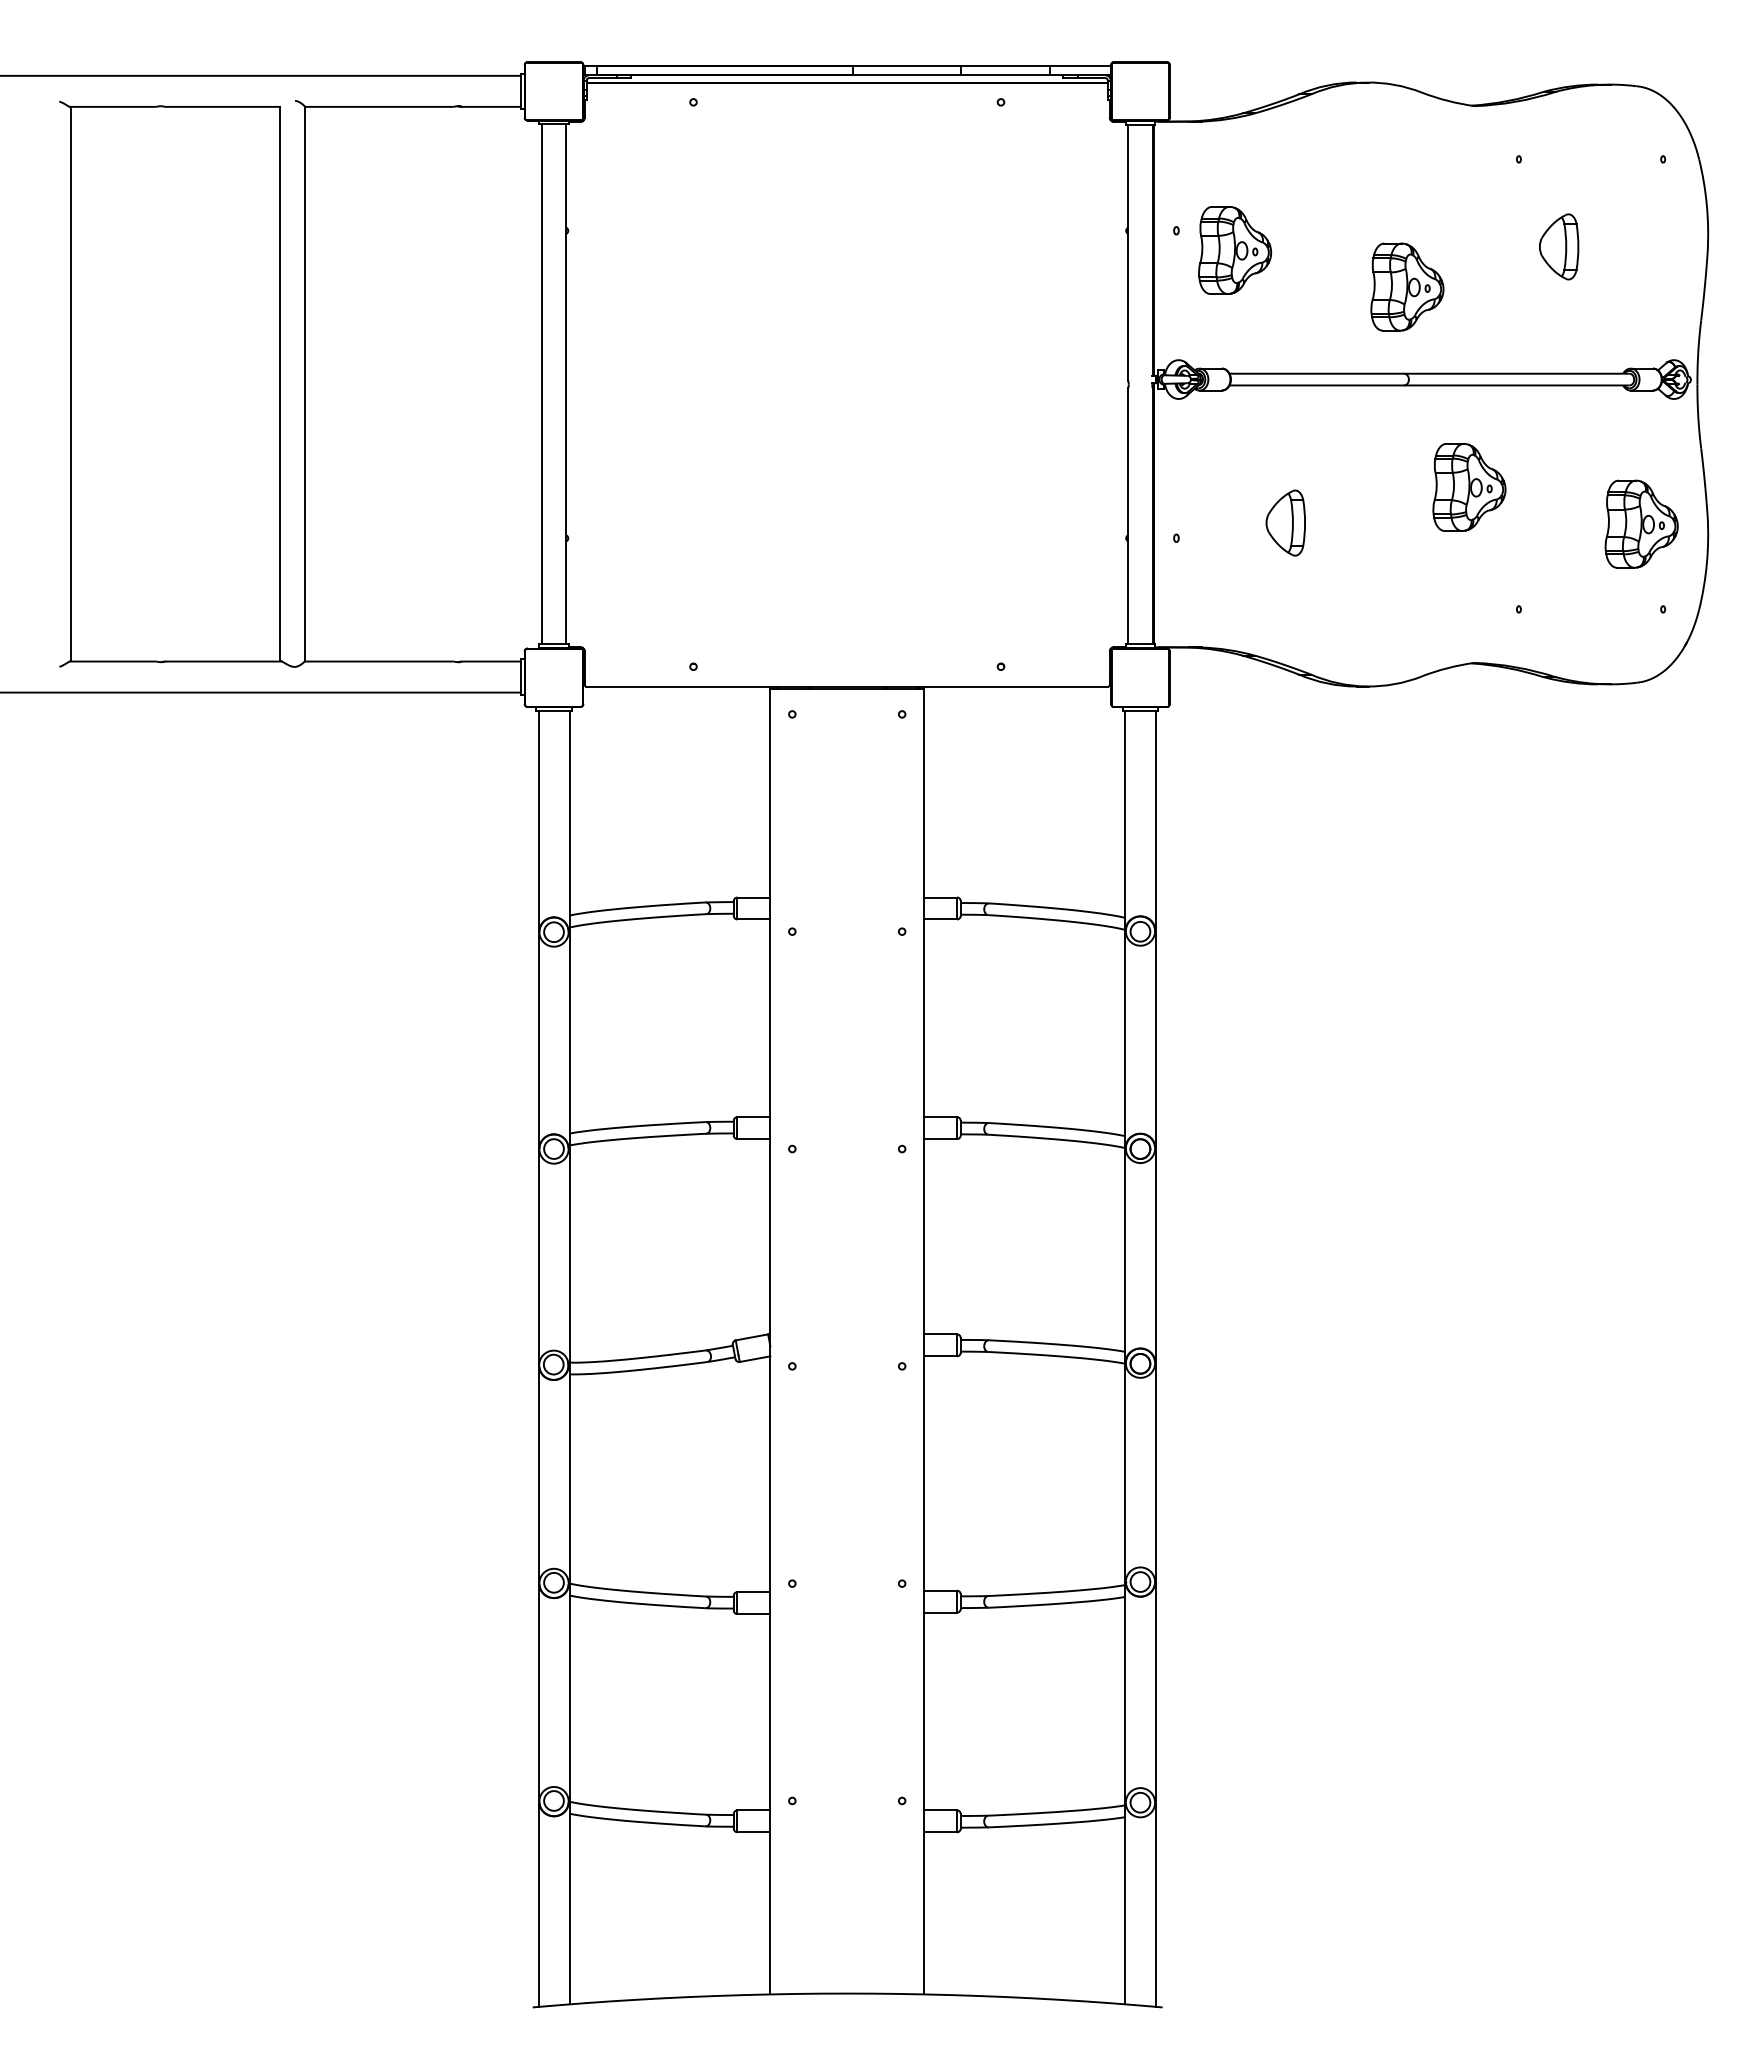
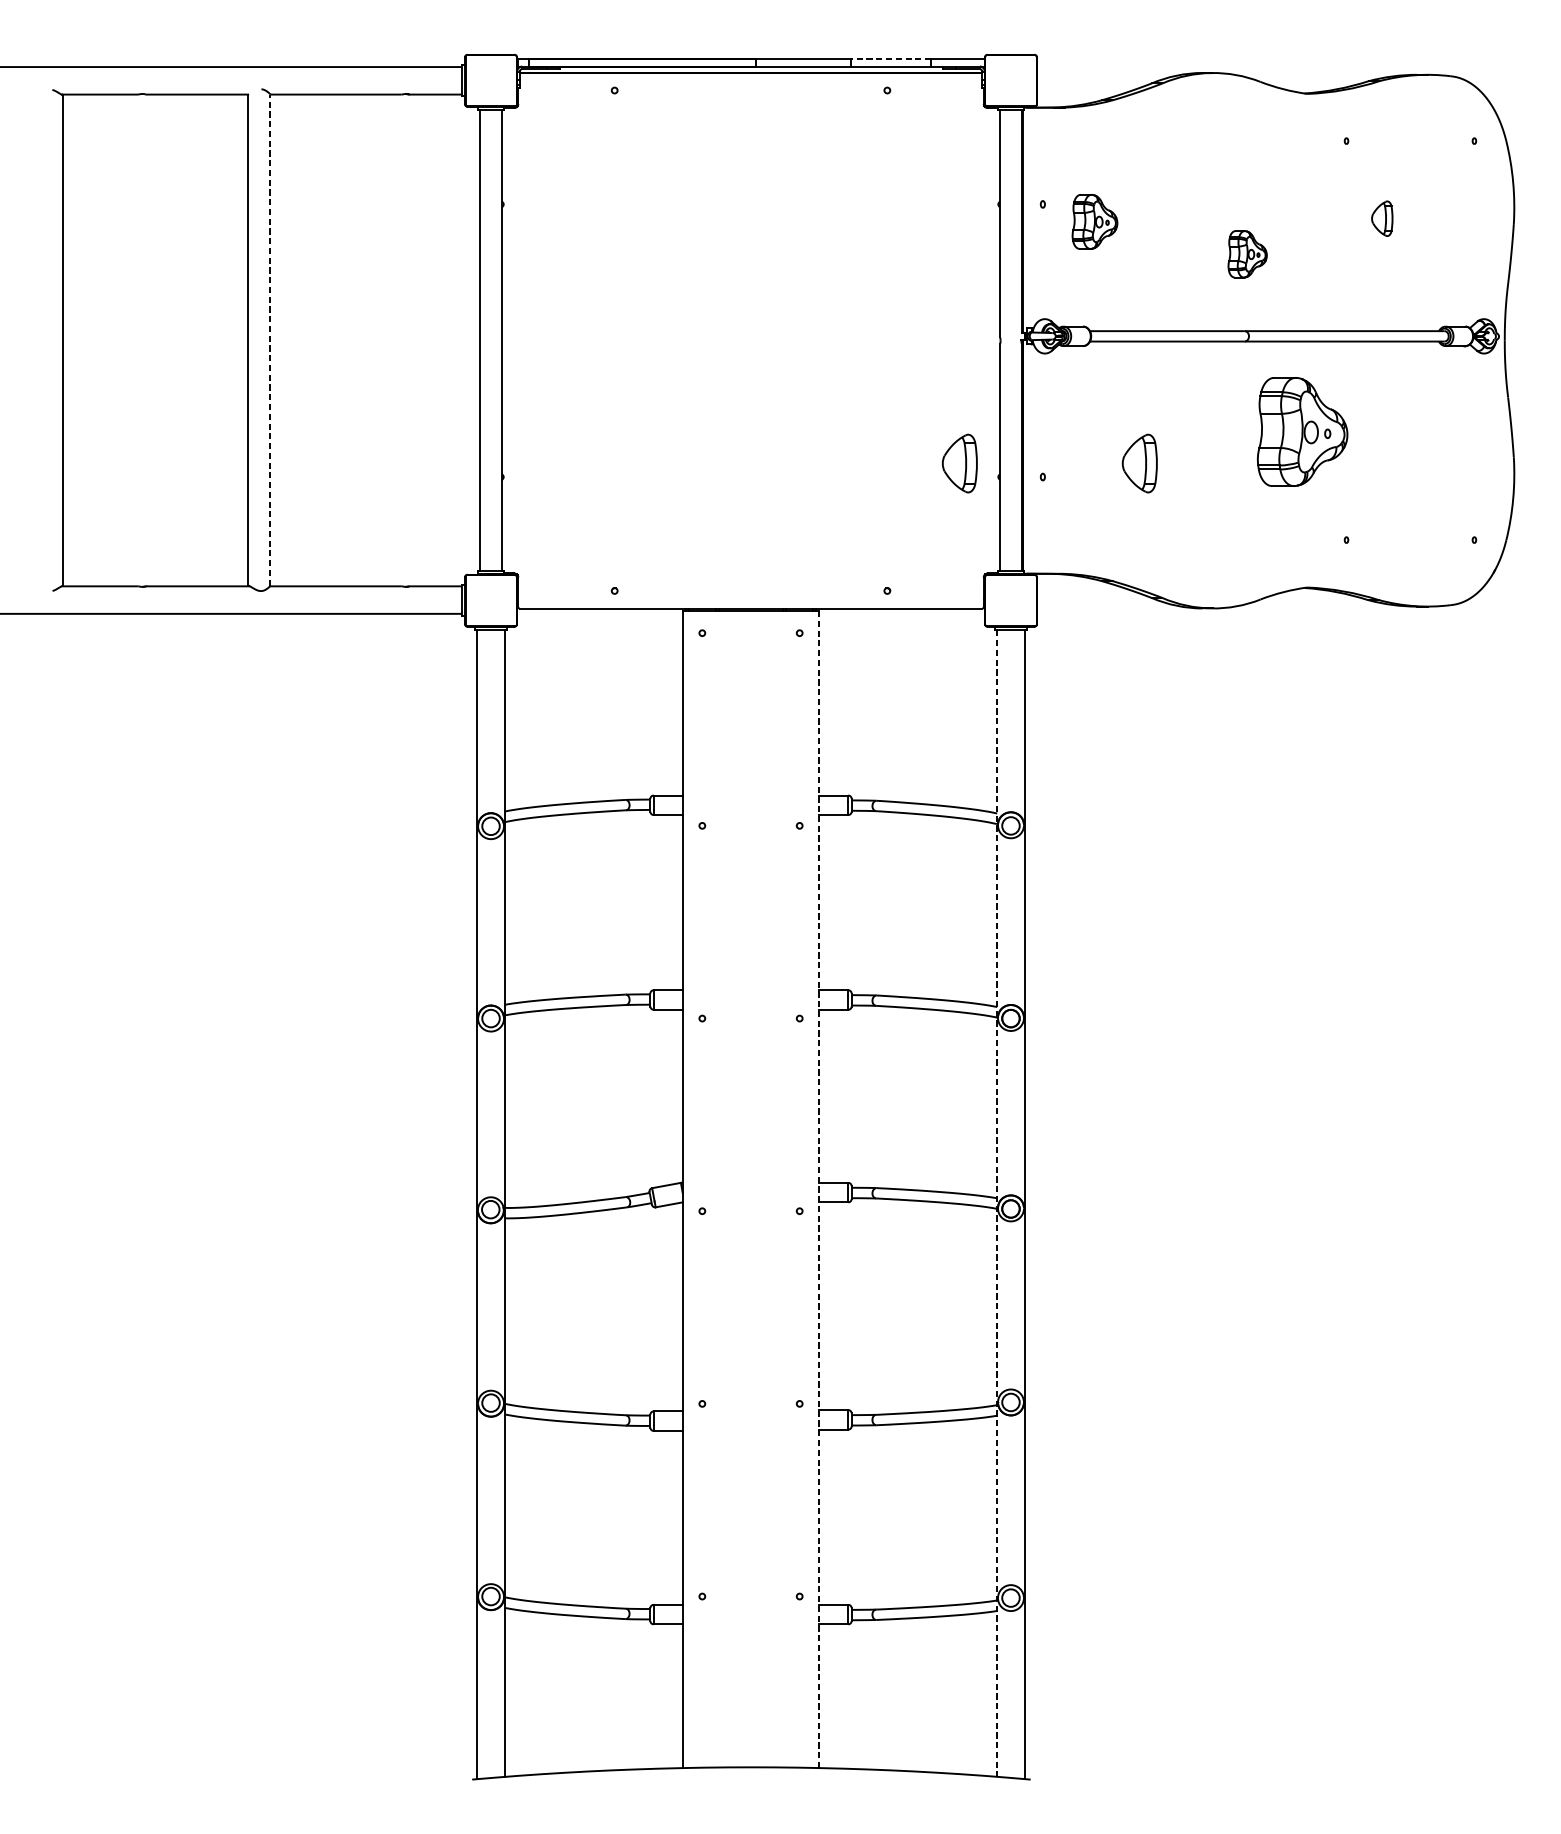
line: (1005, 66) -> (891, 58), solid -> dashed
part: (1559, 246) -> (1382, 218), size x0.6
part: (1235, 250) -> (1095, 221), size x0.7
part: (1407, 286) -> (1247, 253), size x0.6
line: (304, 383) -> (269, 339), solid -> dashed
part: (1469, 487) -> (1302, 432), size x1.4
part: (1082, 522) -> (959, 463), added
part: (1641, 523) -> (1455, 463), removed
line: (924, 1341) -> (819, 1189), solid -> dashed
line: (1124, 1357) -> (996, 1203), solid -> dashed

